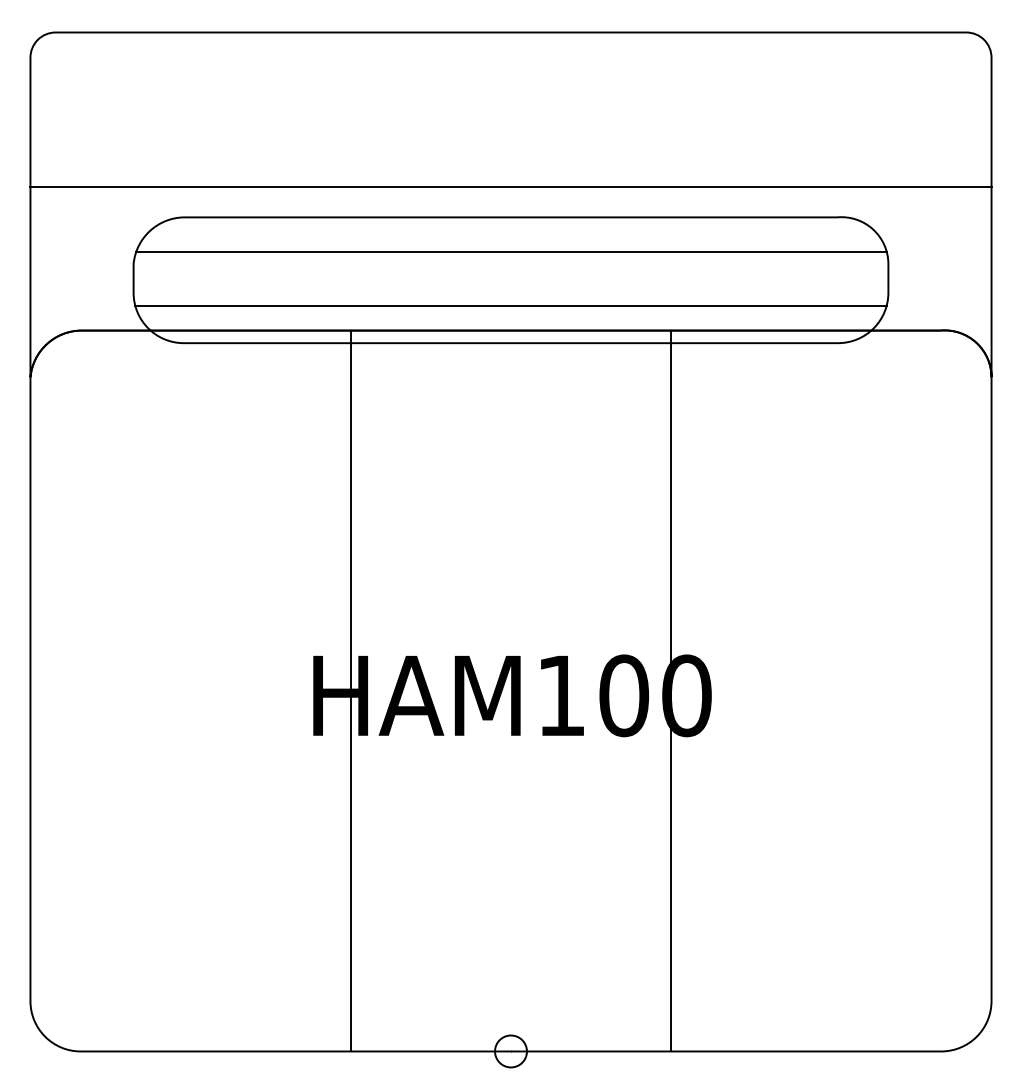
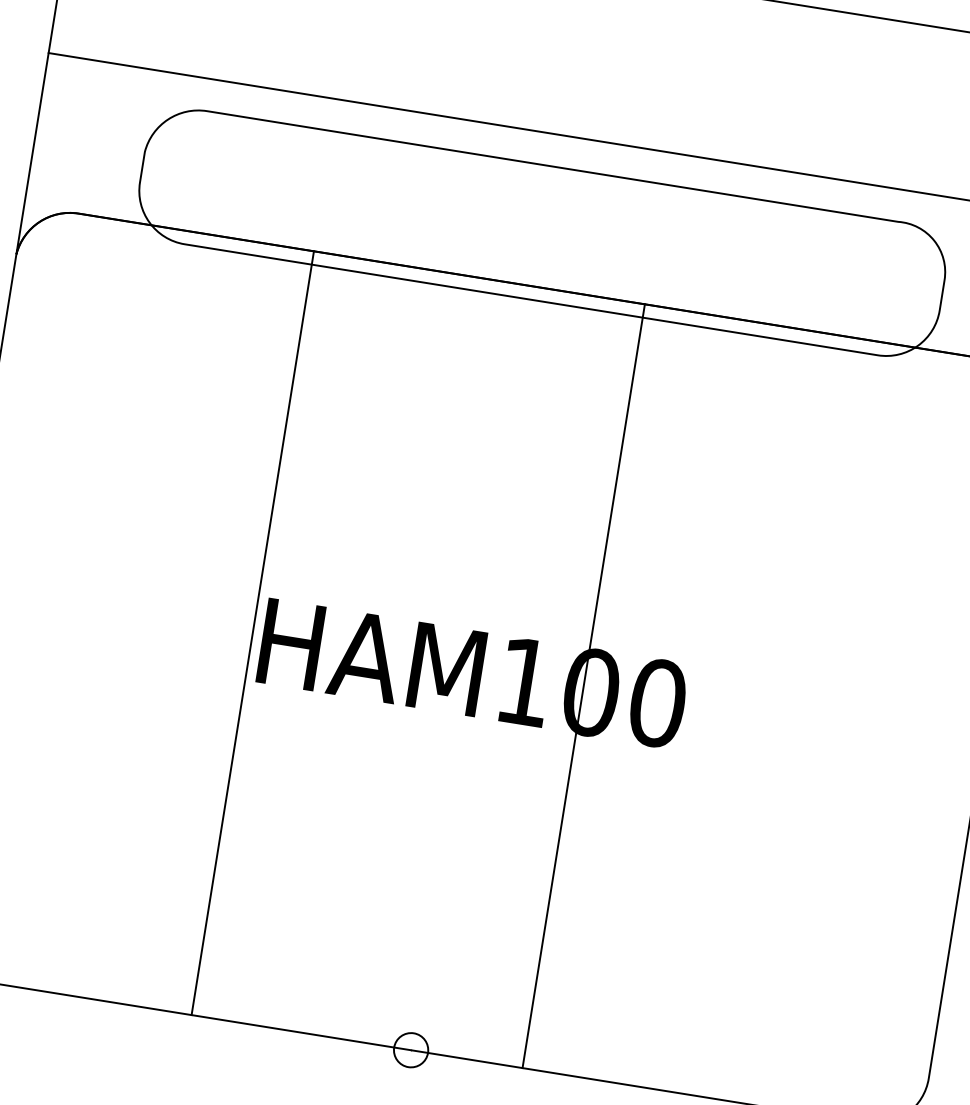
line: (511, 251) -> (547, 202), removed
line: (510, 306) -> (537, 260), removed
line: (350, 690) -> (252, 632), moved
line: (671, 690) -> (584, 685), moved

